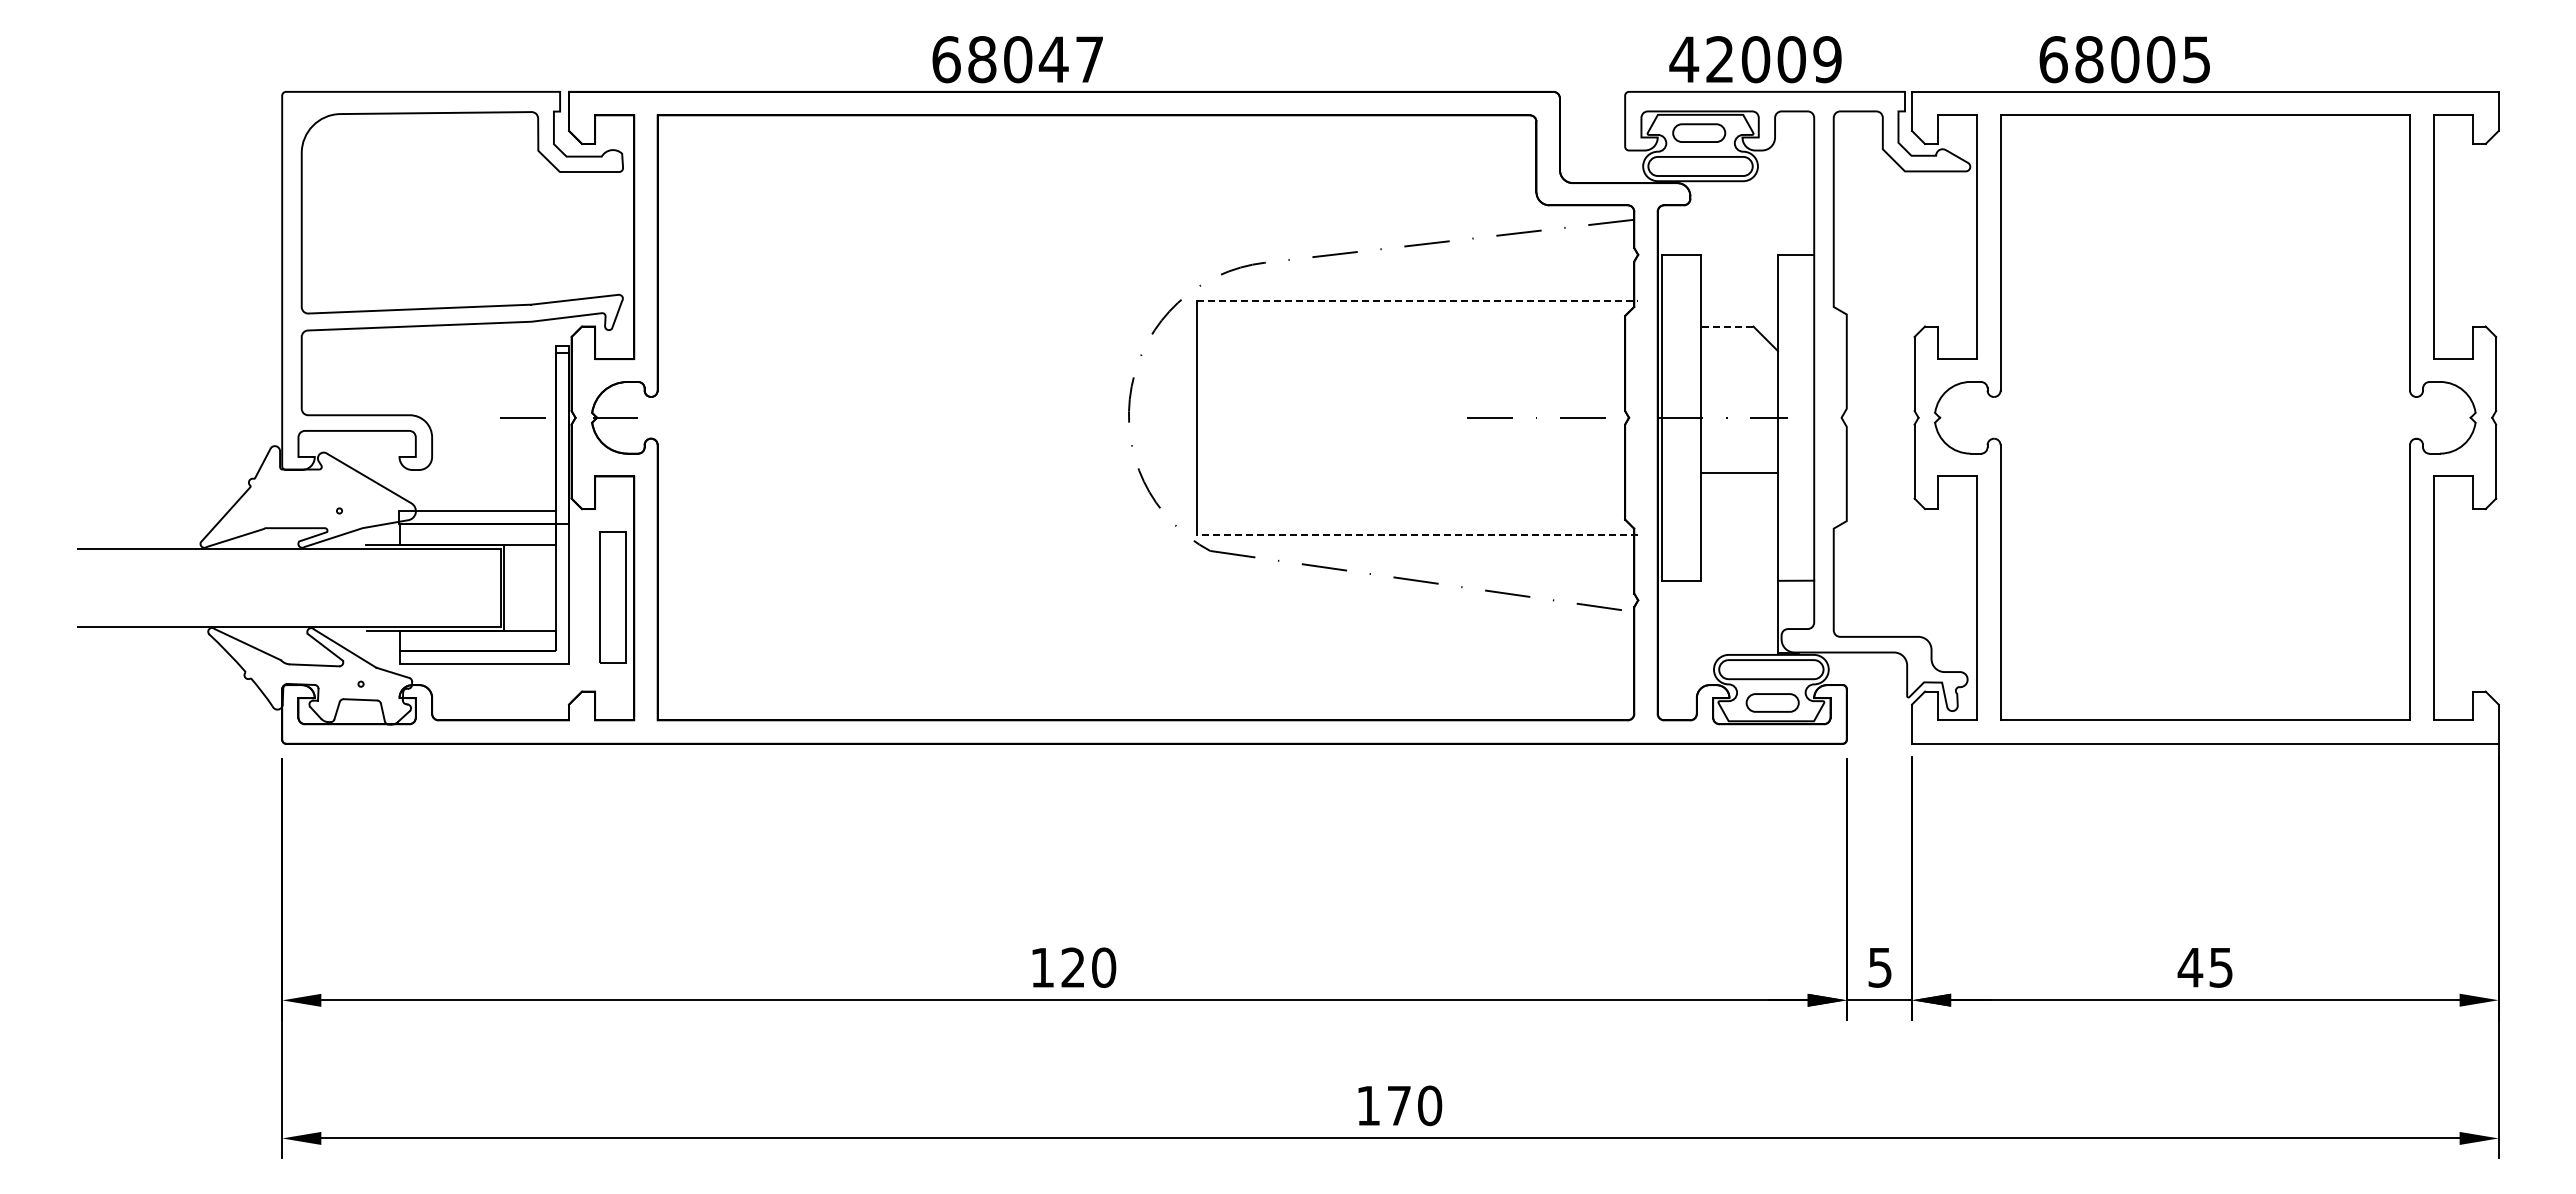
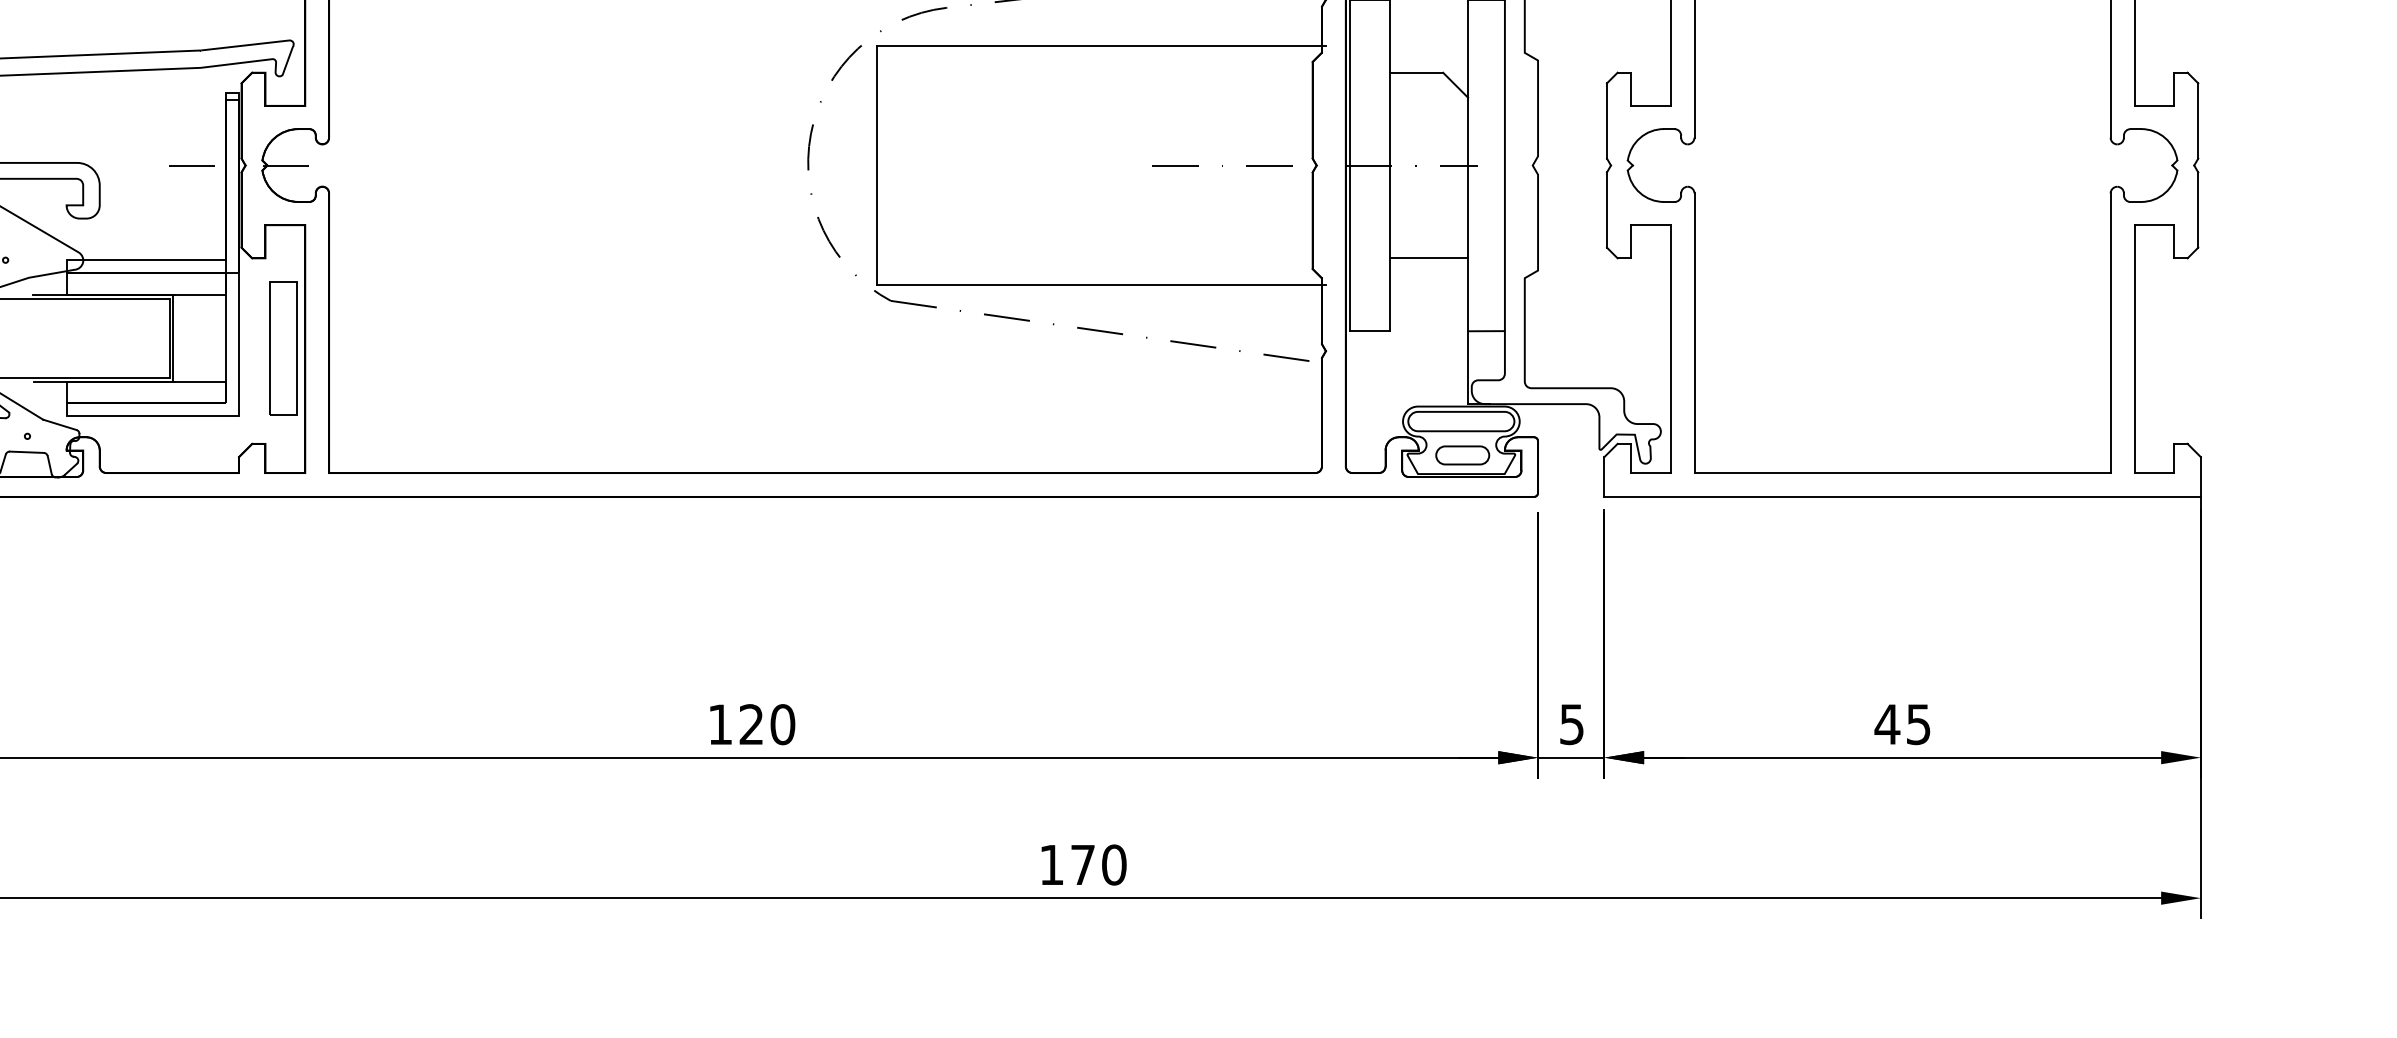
line: (1417, 300) -> (1101, 46), dashed -> solid
line: (1726, 326) -> (1415, 72), dashed -> solid
line: (1739, 473) -> (1428, 258), moved
line: (1417, 535) -> (1101, 285), dashed -> solid

